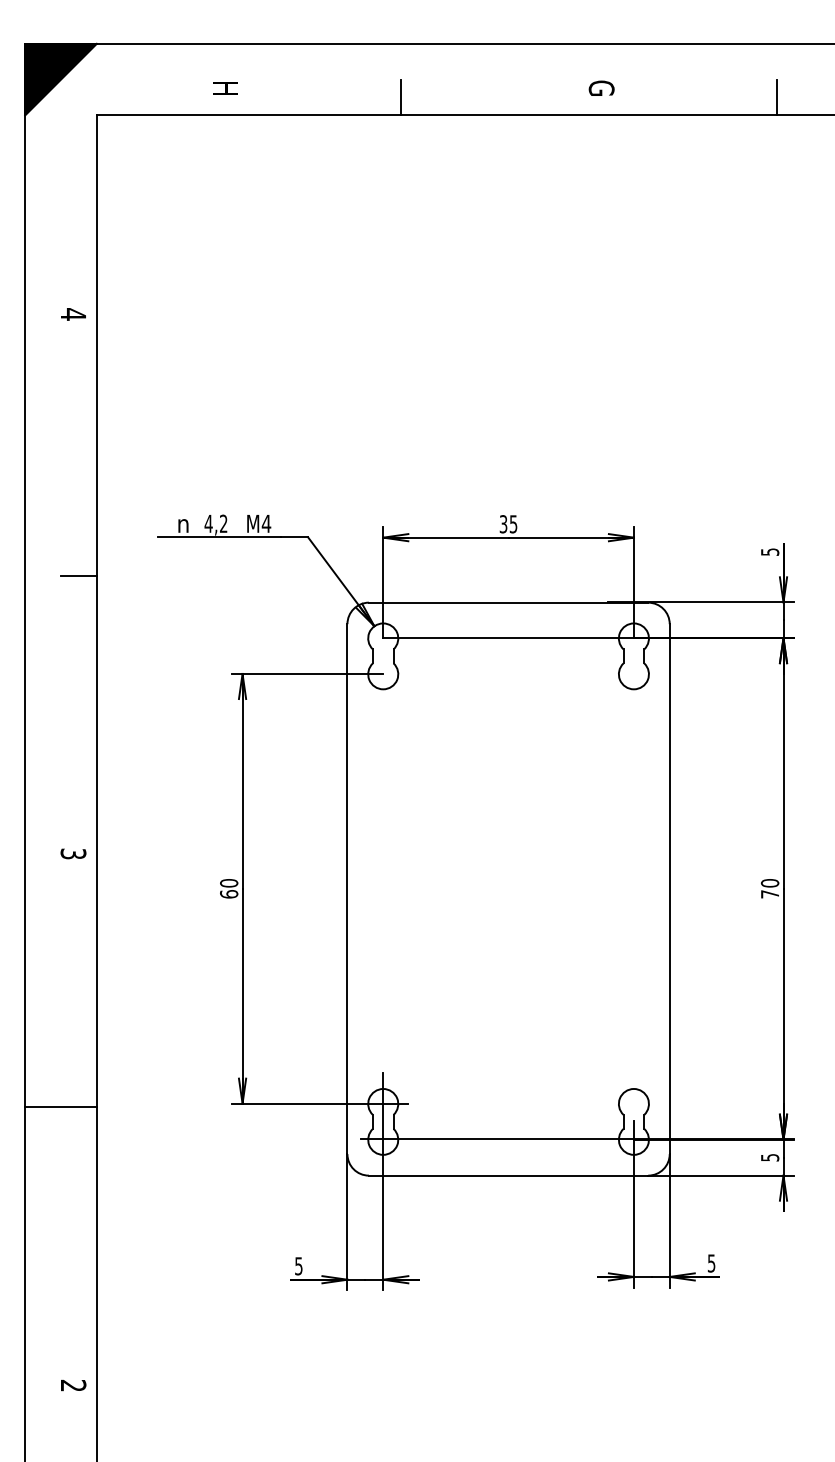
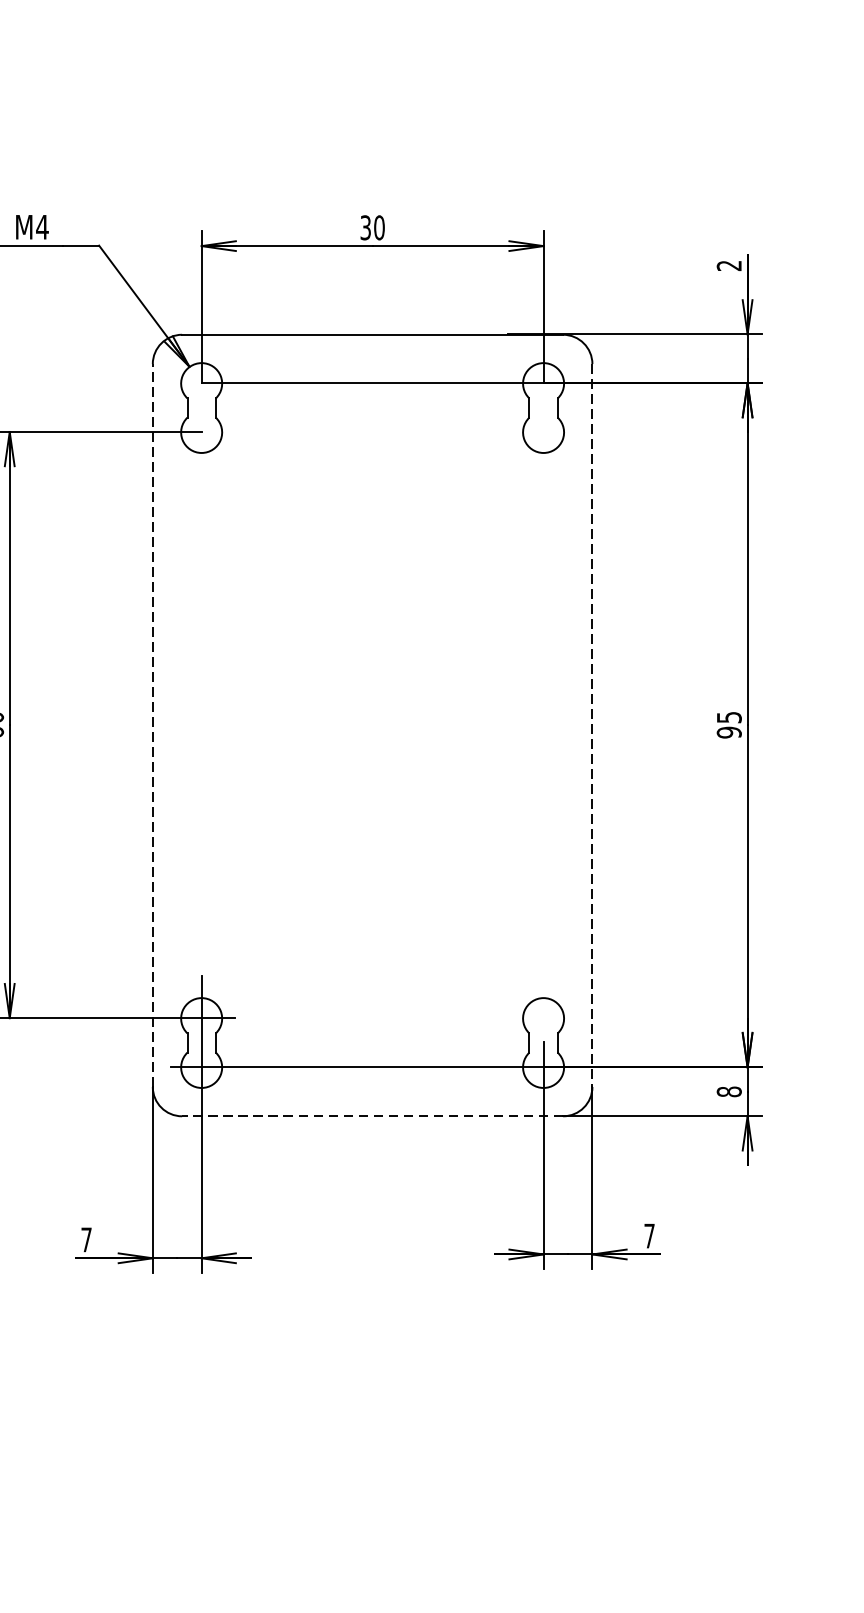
text: (513, 524) -> (379, 228), 35 -> 30
text: (769, 551) -> (728, 264), 5 -> 2
text: (769, 888) -> (728, 724), 70 -> 95
line: (347, 889) -> (152, 726), solid -> dashed
line: (669, 889) -> (592, 726), solid -> dashed
text: (769, 1157) -> (728, 1091), 5 -> 8
line: (508, 1175) -> (372, 1116), solid -> dashed
text: (711, 1263) -> (649, 1236), 5 -> 7
text: (298, 1266) -> (86, 1240), 5 -> 7

